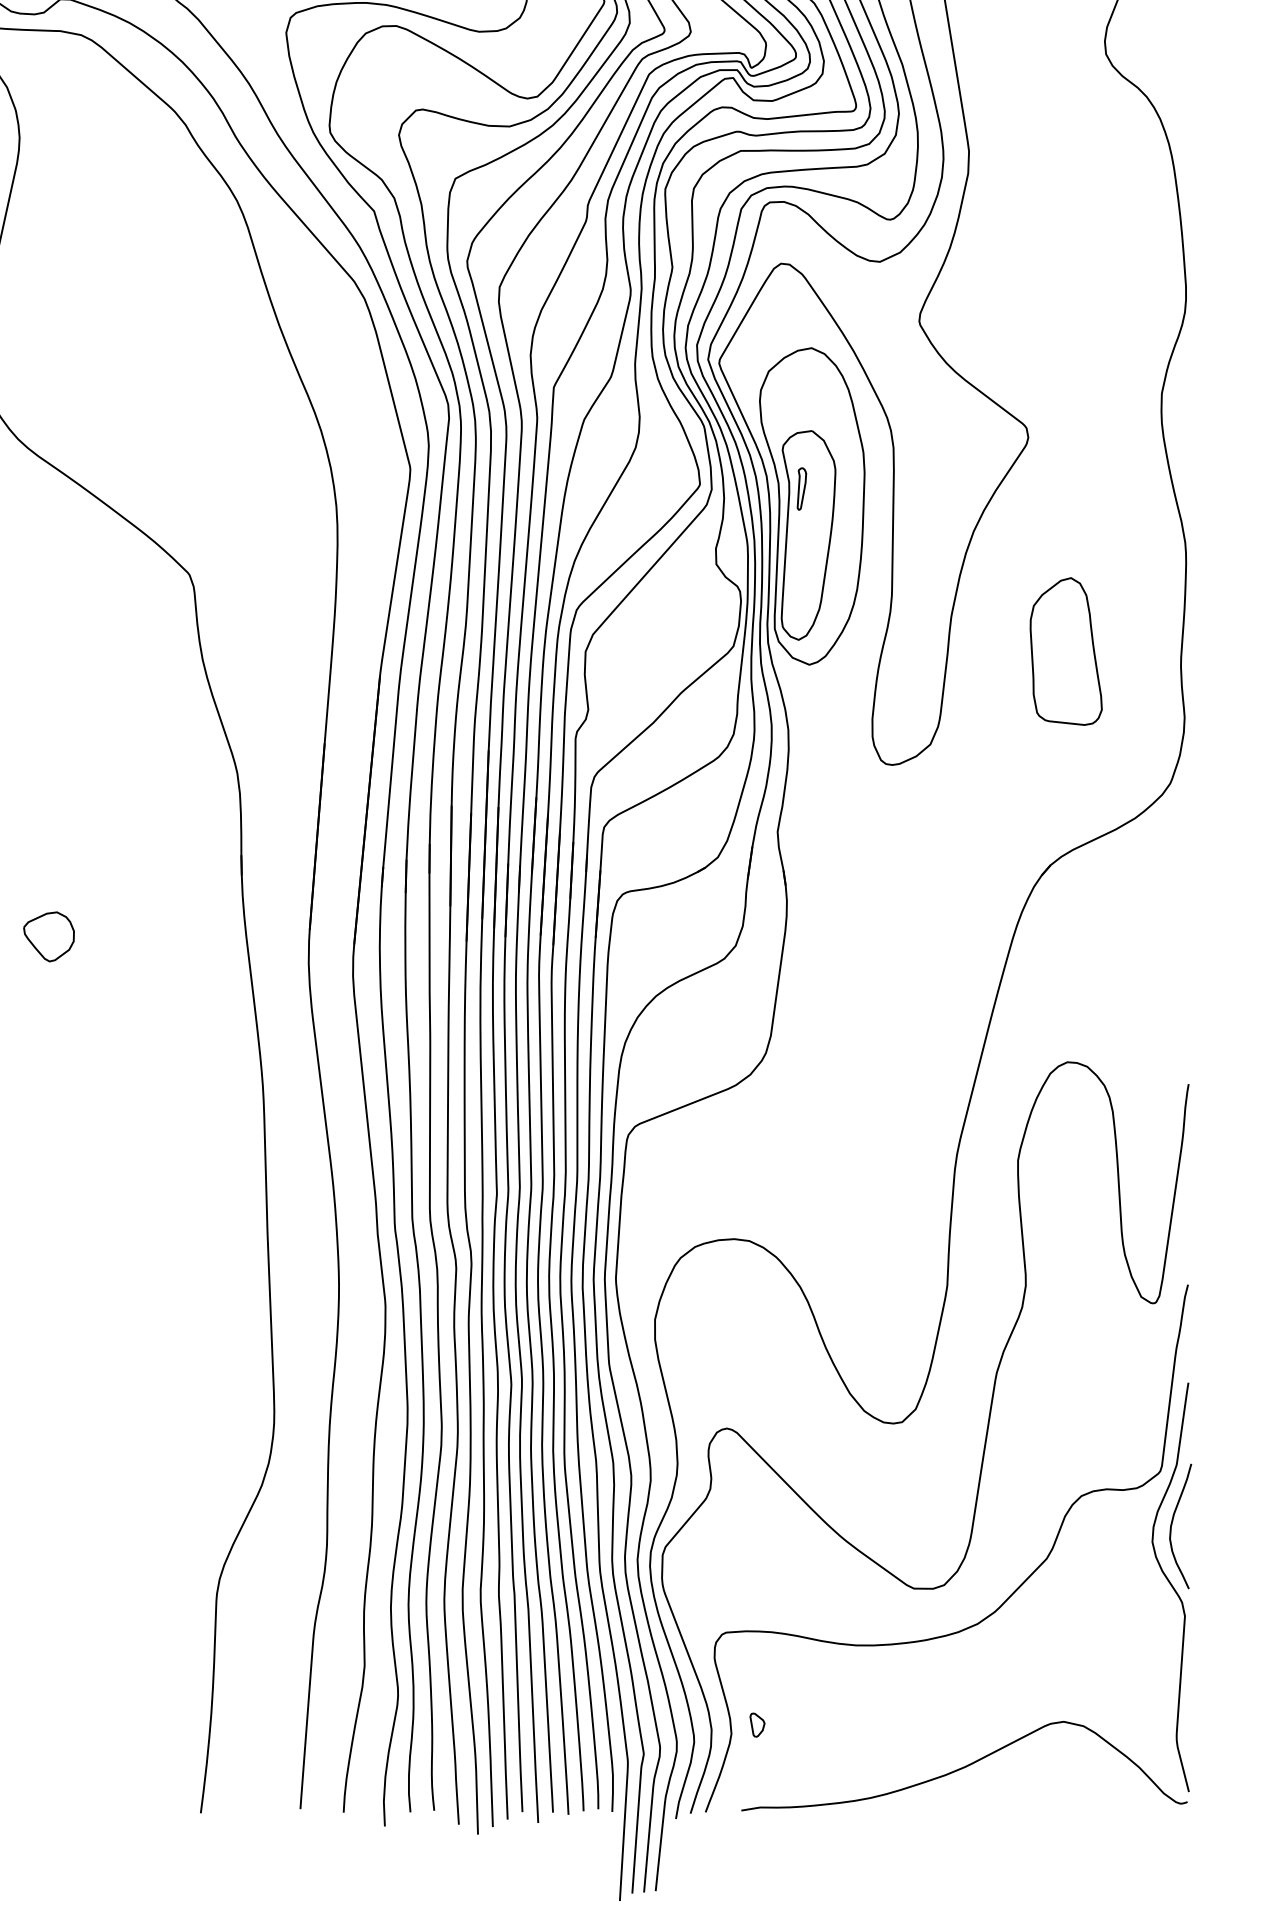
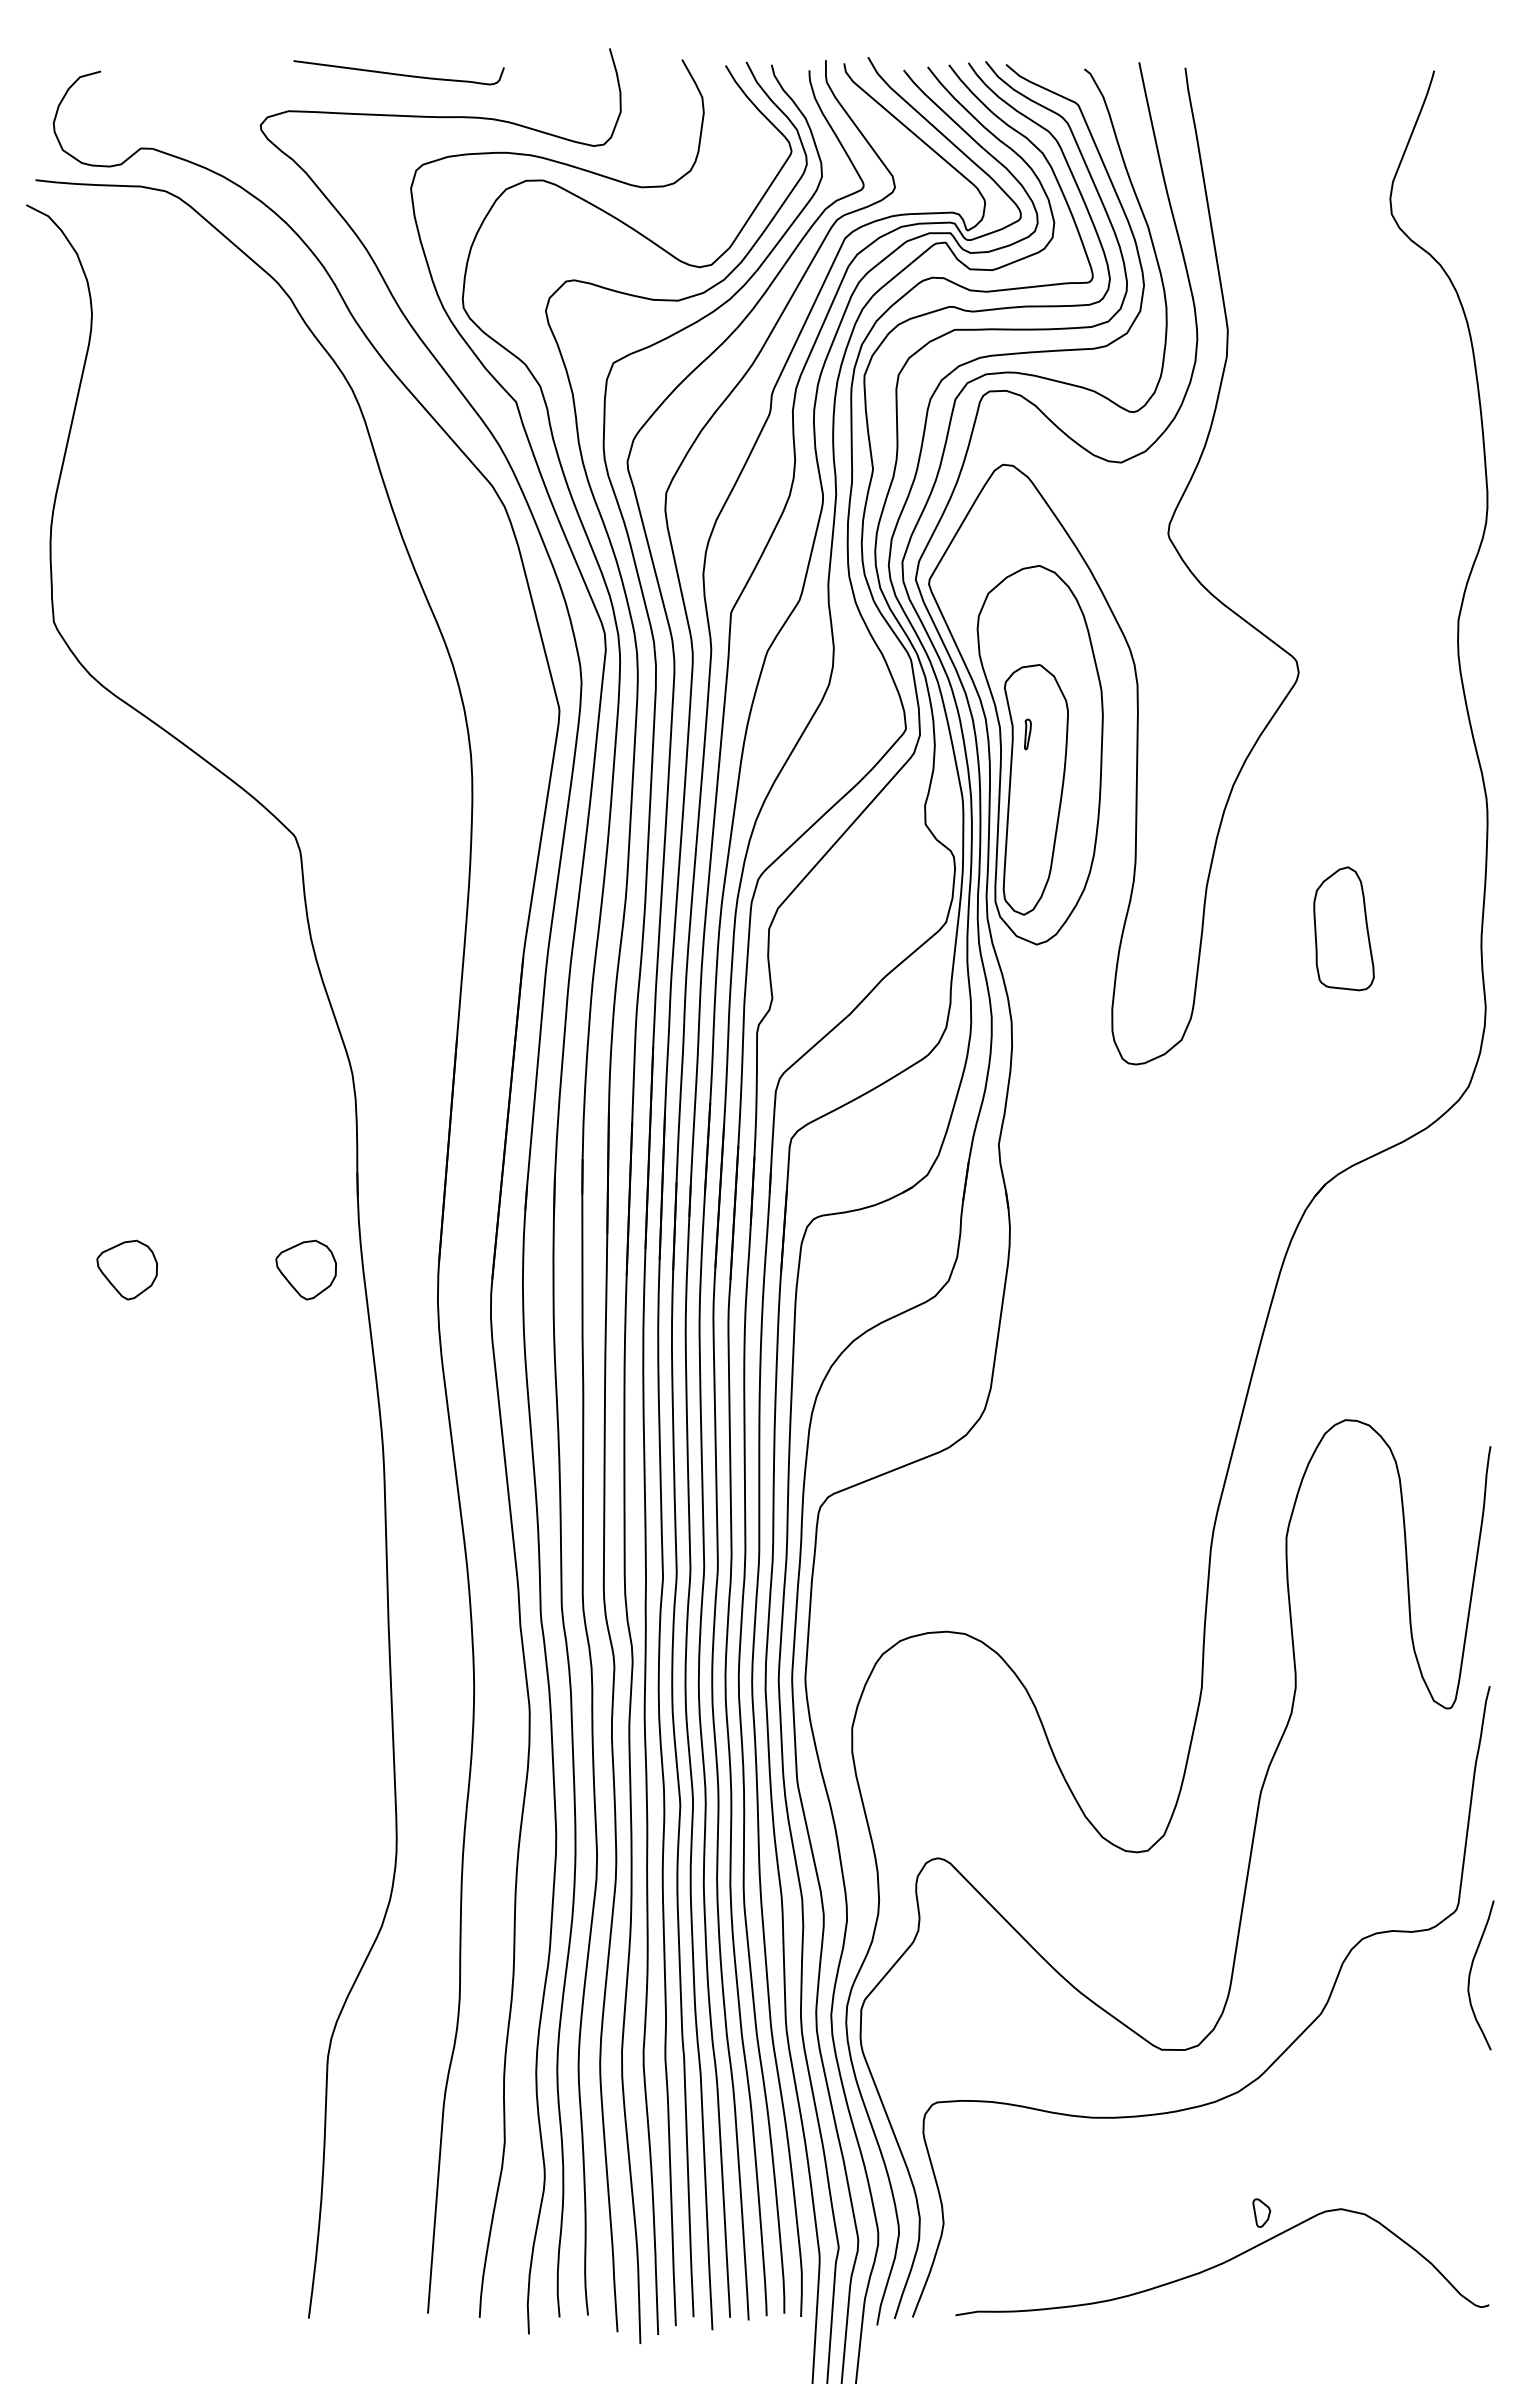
part: (801, 489) -> (1027, 734), size x0.6
part: (1065, 651) -> (1343, 928), size x0.7
part: (198, 936) -> (305, 1269), added
curve: (1171, 1587) -> (1470, 2048), removed
part: (757, 1724) -> (1261, 2212), moved

